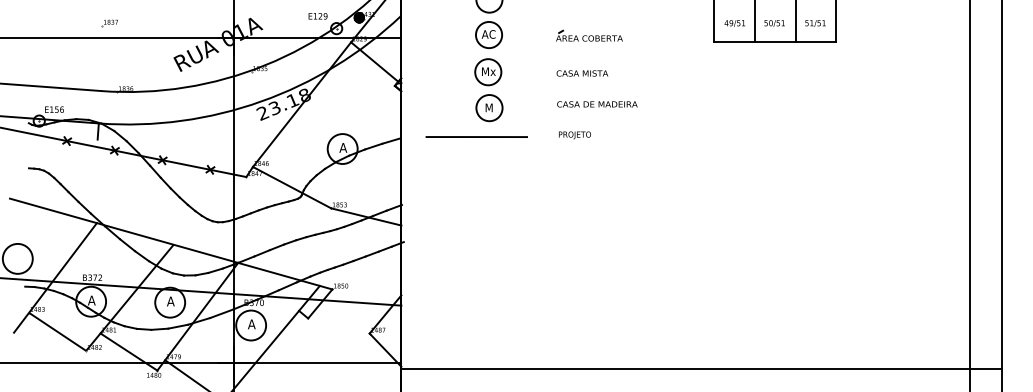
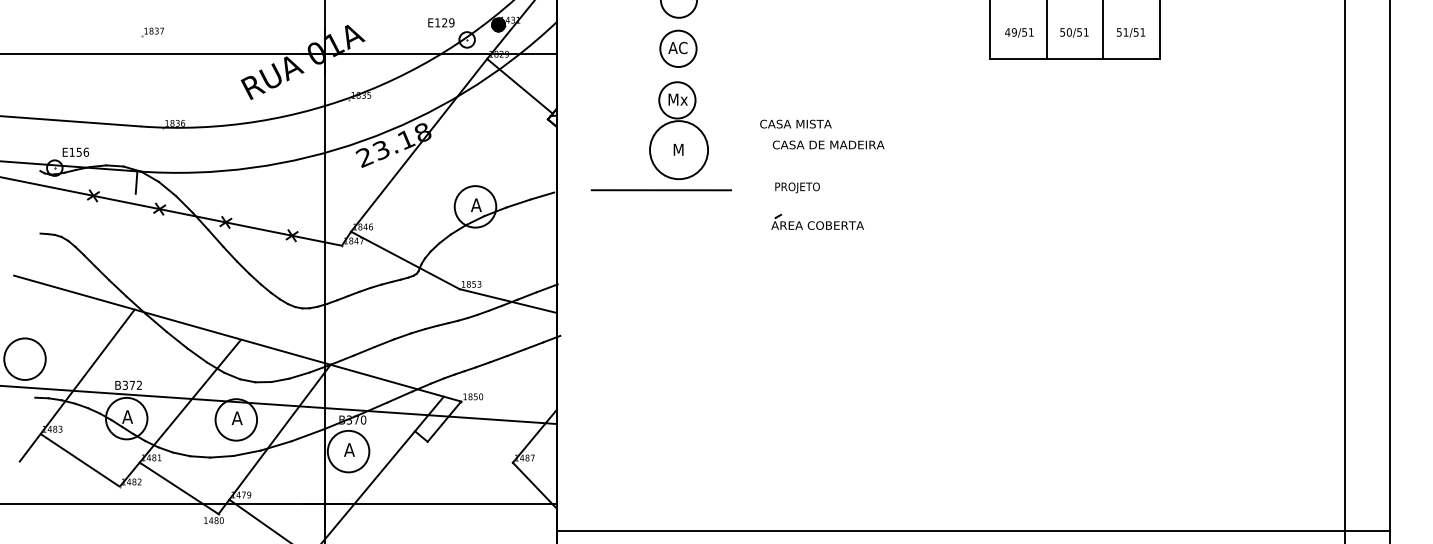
part: (589, 35) -> (817, 221), moved
text: (582, 73) -> (795, 123), moved
circle: (489, 108) -> (678, 150), size x1.6
line: (701, 369) -> (973, 531), moved

